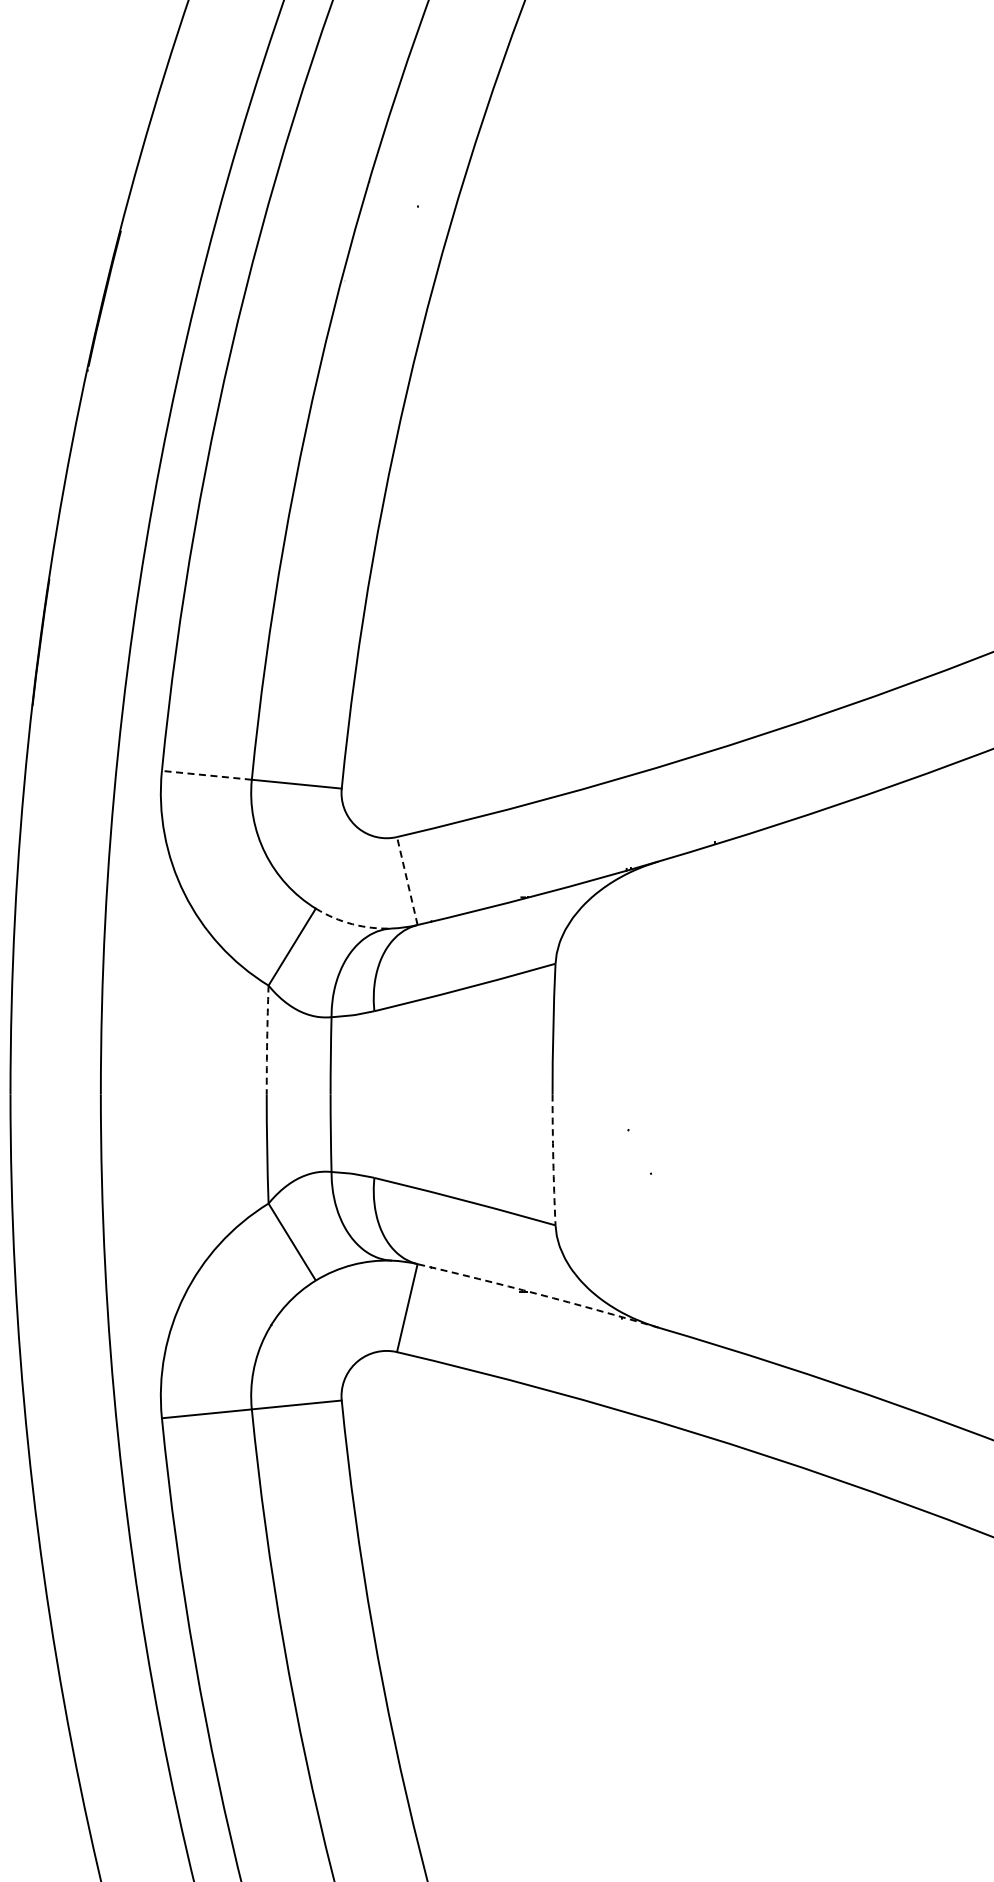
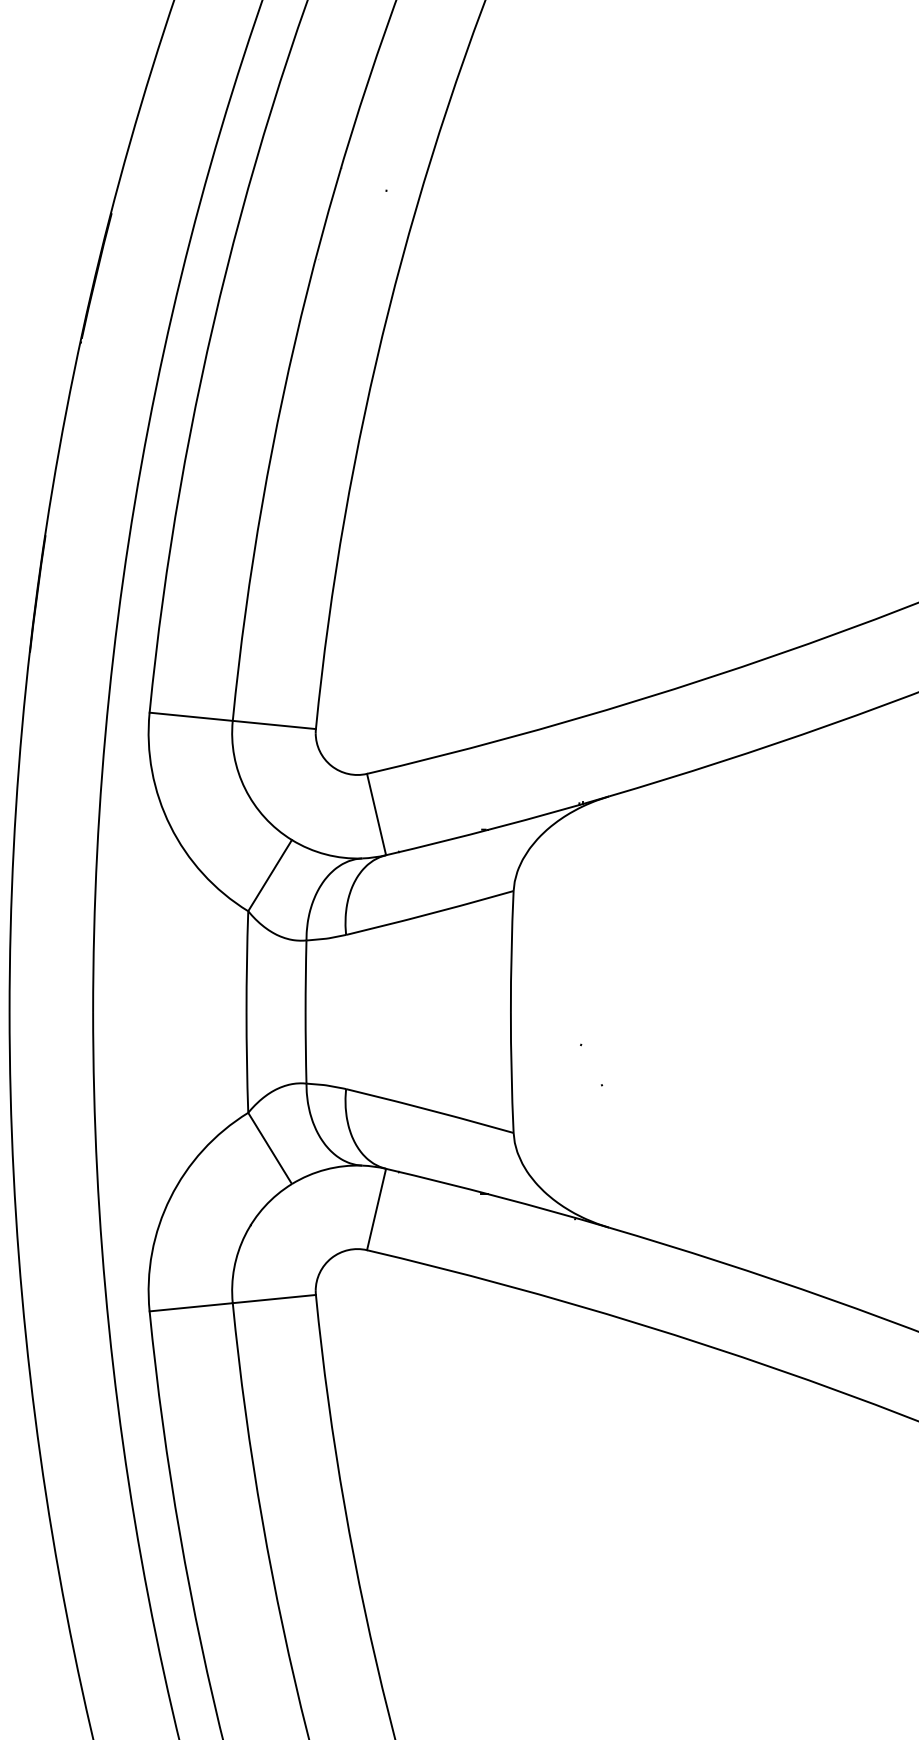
line: (206, 775) -> (190, 716), dashed -> solid
line: (407, 880) -> (376, 814), dashed -> solid
arc: (352, 924) -> (325, 854), dashed -> solid
arc: (267, 1040) -> (247, 962), dashed -> solid
arc: (553, 1160) -> (511, 1072), dashed -> solid
arc: (538, 1294) -> (497, 1196), dashed -> solid

